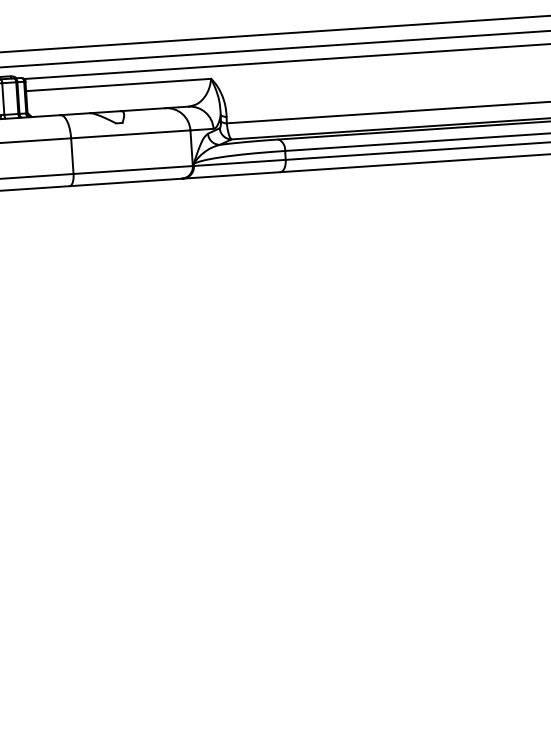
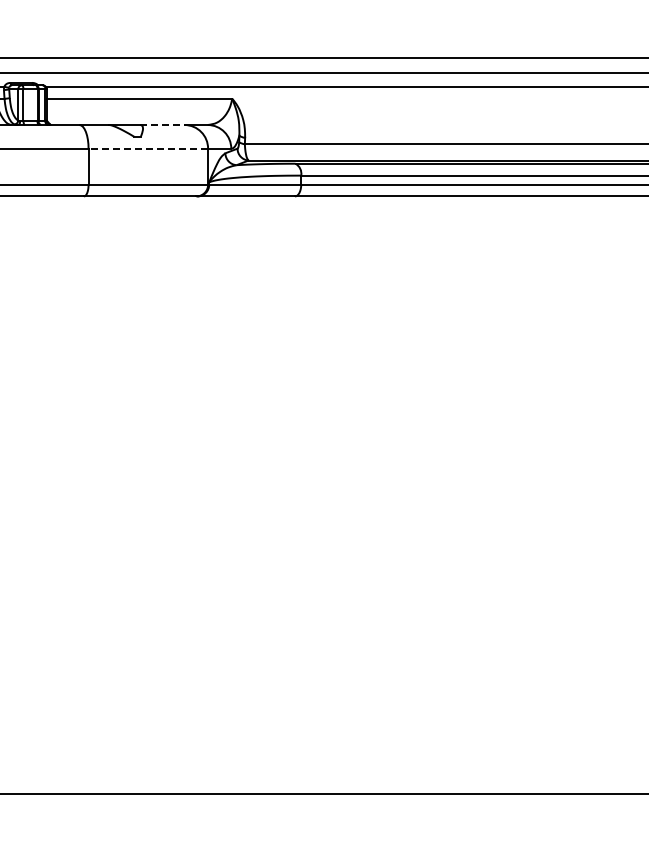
line: (143, 110) -> (162, 125), solid -> dashed
line: (130, 134) -> (148, 148), solid -> dashed

